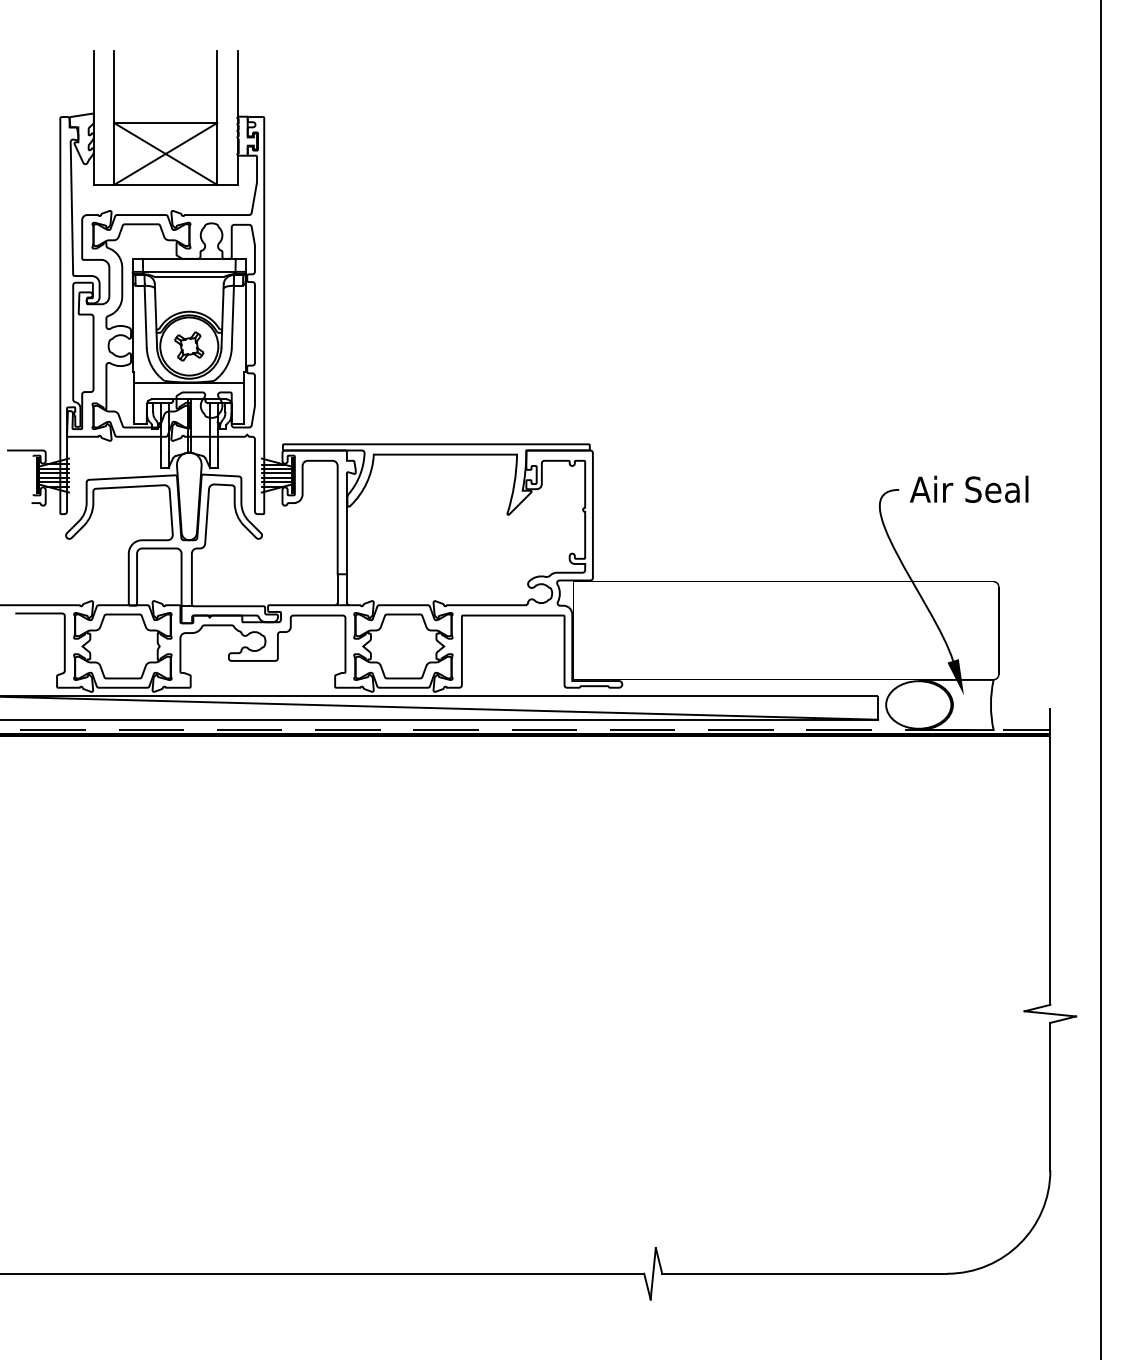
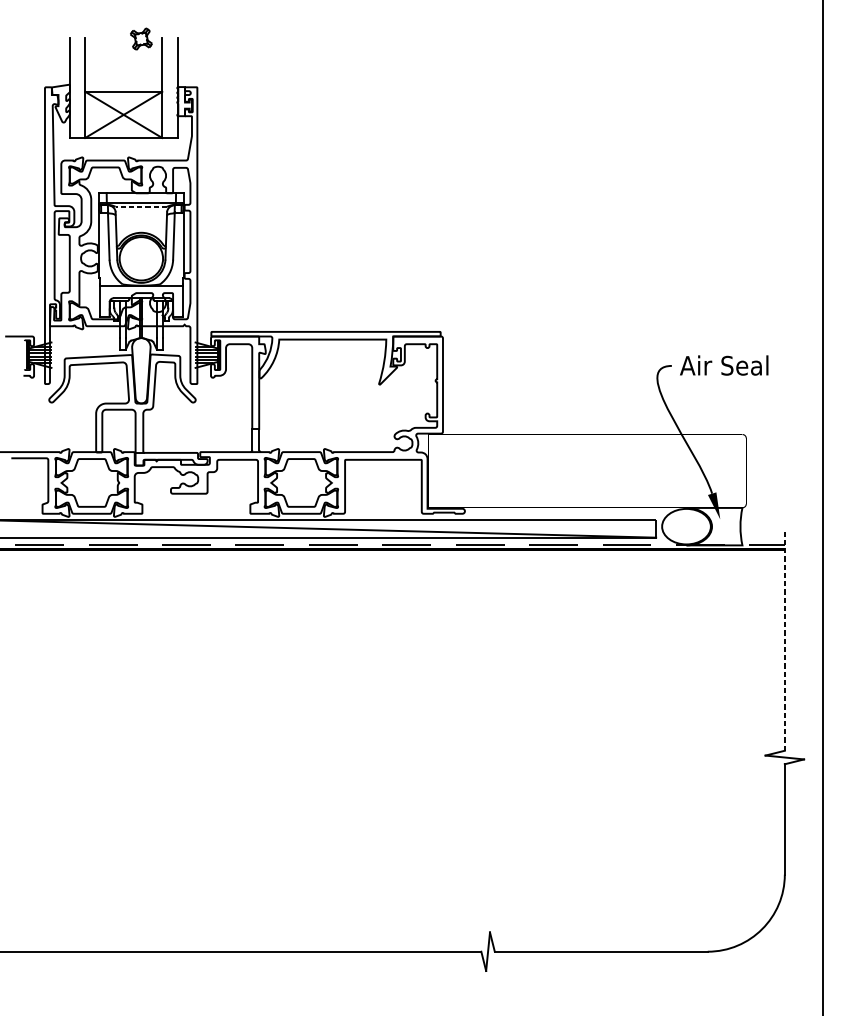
line: (188, 276) -> (140, 206), solid -> dashed
part: (189, 346) -> (141, 39), moved
line: (1050, 857) -> (784, 640), solid -> dashed

